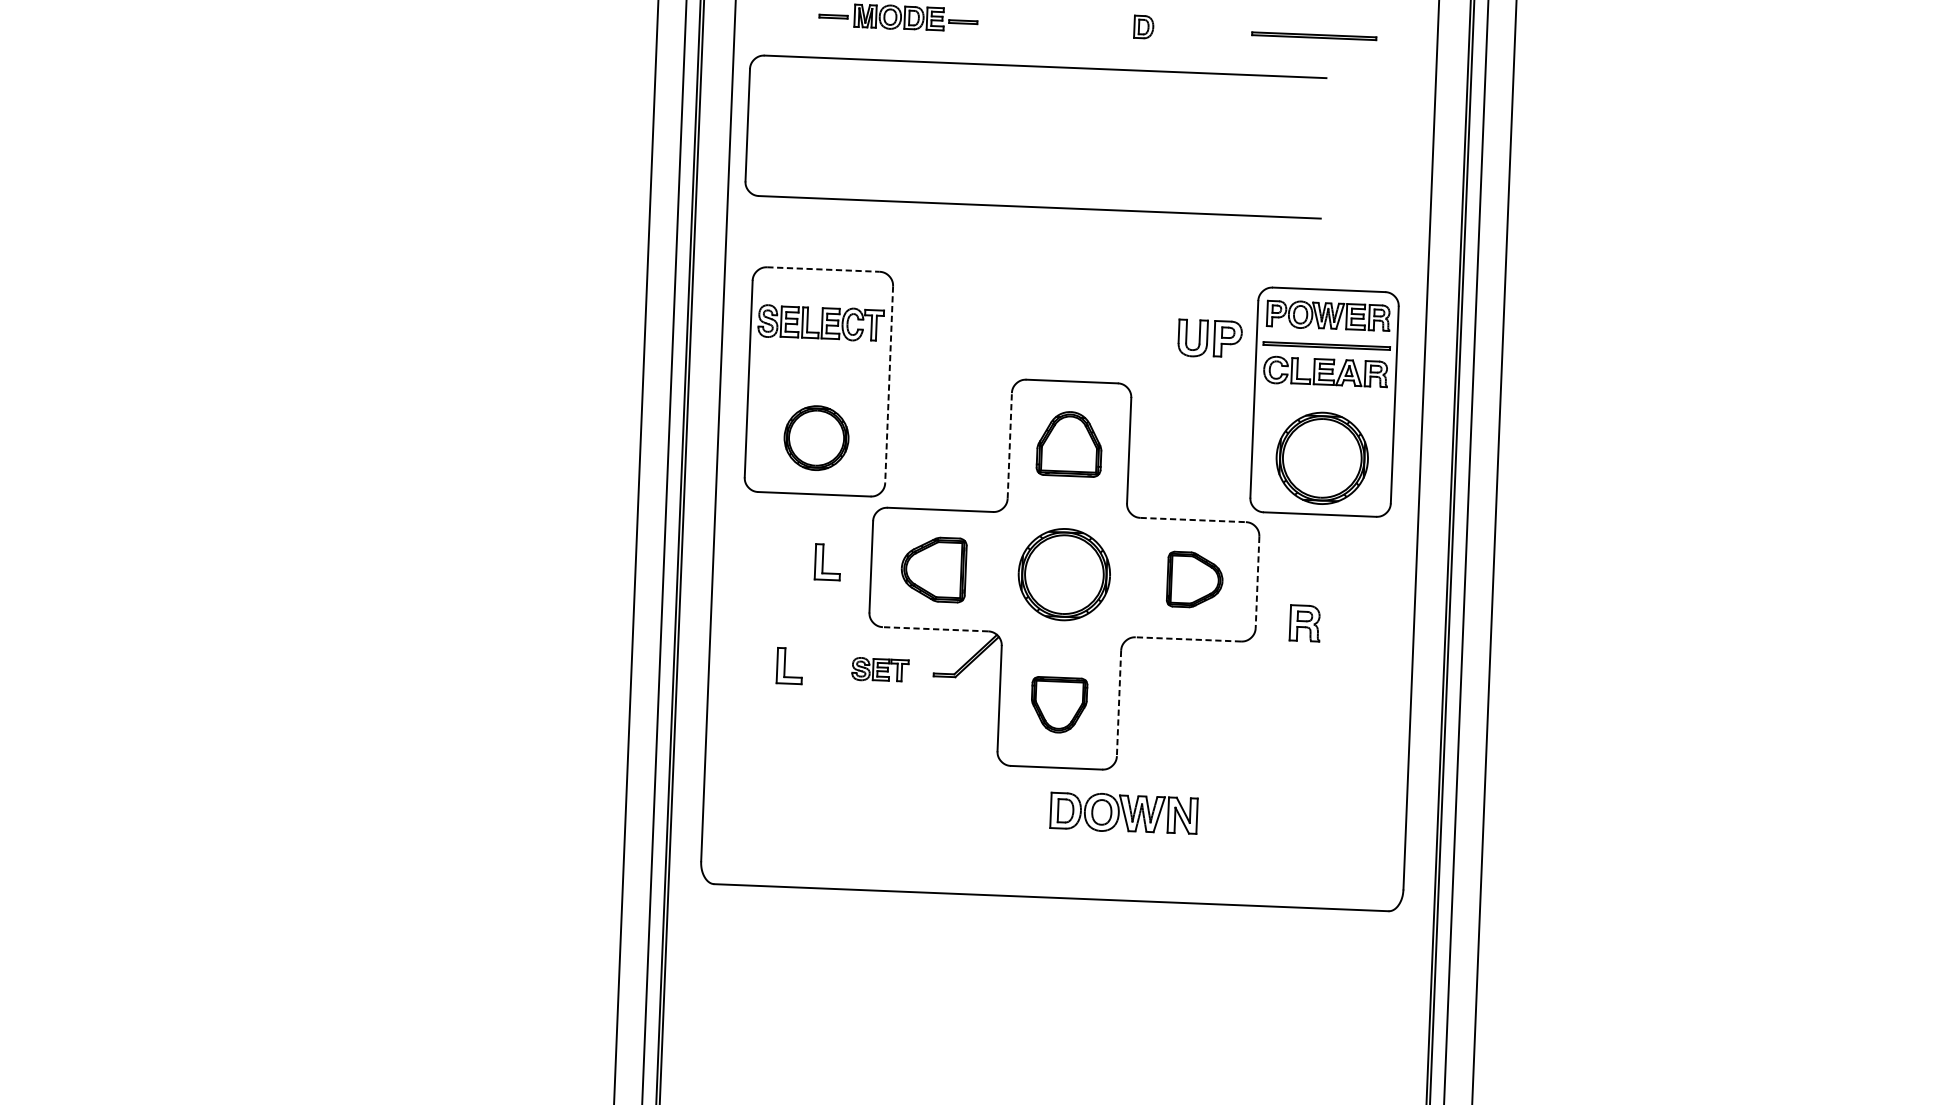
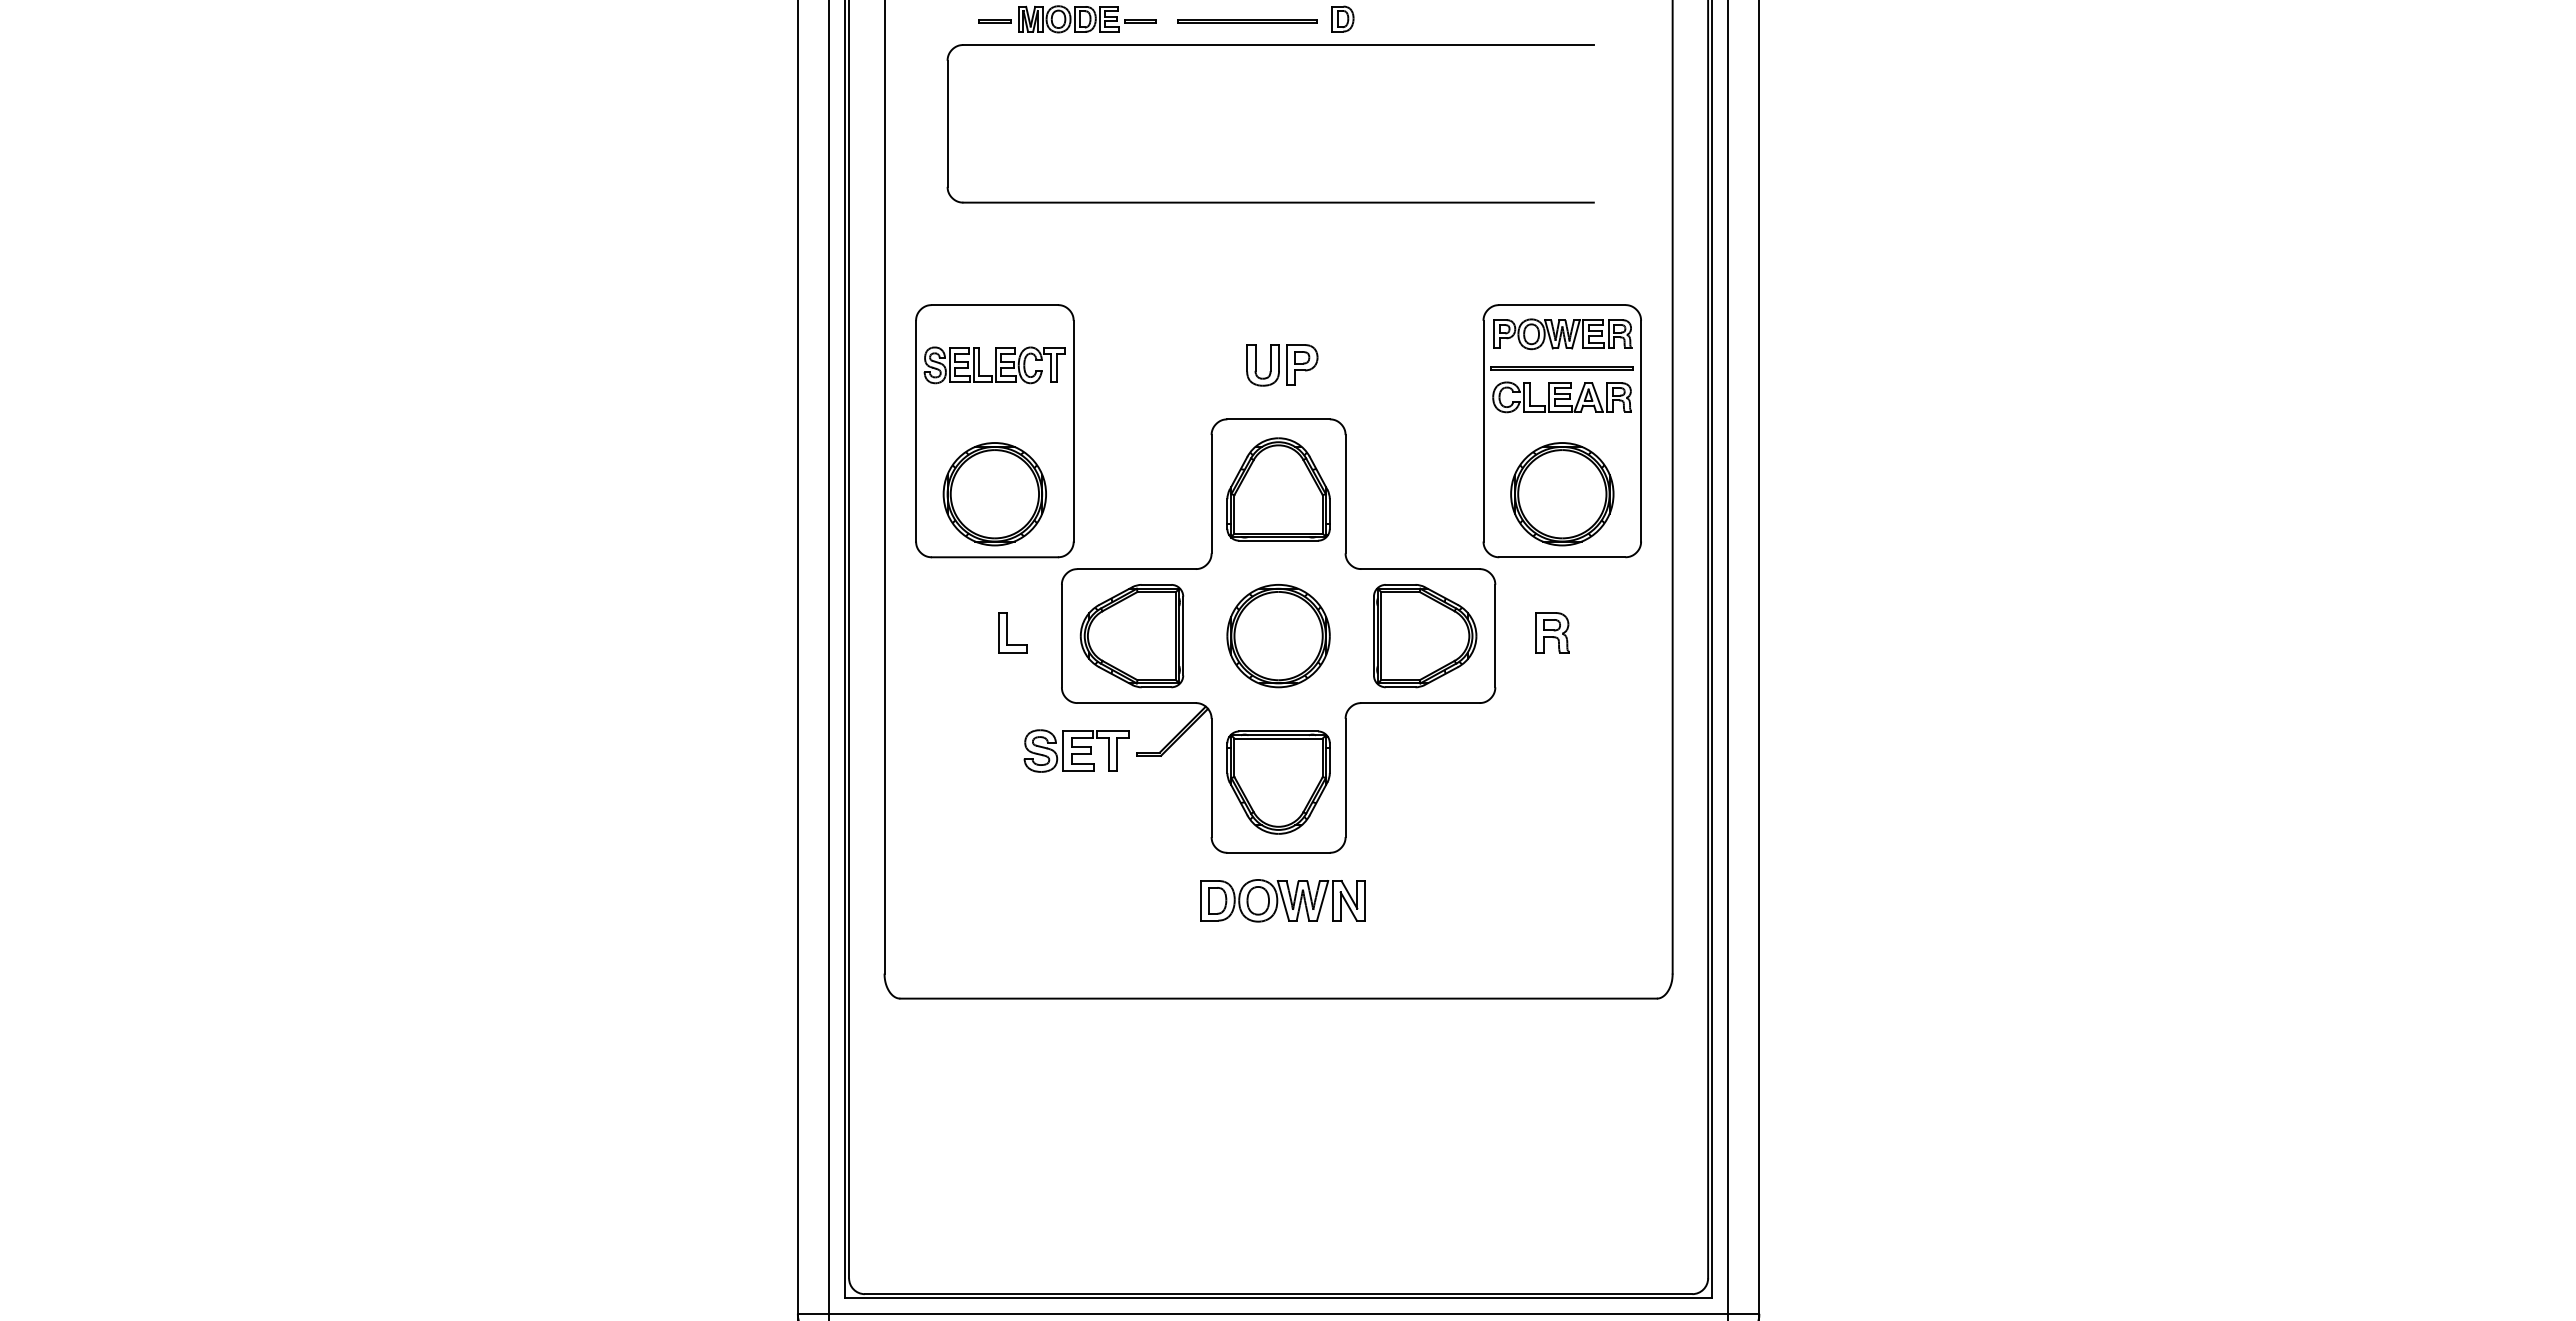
line: (1314, 35) -> (1247, 20), moved
part: (1038, 67) -> (1270, 45), moved
line: (823, 269) -> (995, 305), dashed -> solid
part: (1210, 339) -> (1282, 365), moved
line: (888, 385) -> (1073, 431), dashed -> solid
part: (816, 438) -> (994, 494), size x1.43
part: (1069, 444) -> (1278, 489), size x1.43
line: (1009, 445) -> (1211, 493), dashed -> solid
line: (1193, 520) -> (1420, 569), dashed -> solid
part: (933, 569) -> (1131, 636), size x1.43
part: (1195, 580) -> (1425, 636), size x1.67
line: (1257, 582) -> (1495, 636), dashed -> solid
part: (1305, 623) -> (1552, 632), moved
line: (935, 629) -> (1136, 703), dashed -> solid
line: (1187, 639) -> (1419, 703), dashed -> solid
part: (789, 665) -> (974, 750), removed
part: (880, 669) -> (1076, 750), size x1.67
line: (1118, 703) -> (1345, 778), dashed -> solid
part: (1059, 705) -> (1278, 782), size x1.67
part: (1123, 813) -> (1282, 900), moved

